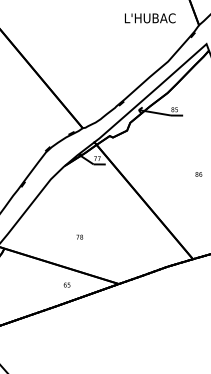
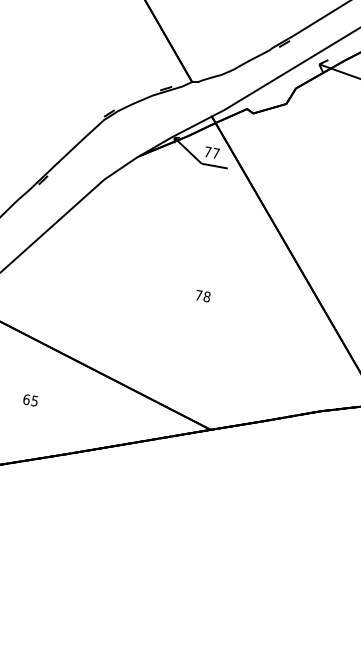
text: (79, 236) -> (202, 294), moved
text: (66, 284) -> (29, 398), moved

